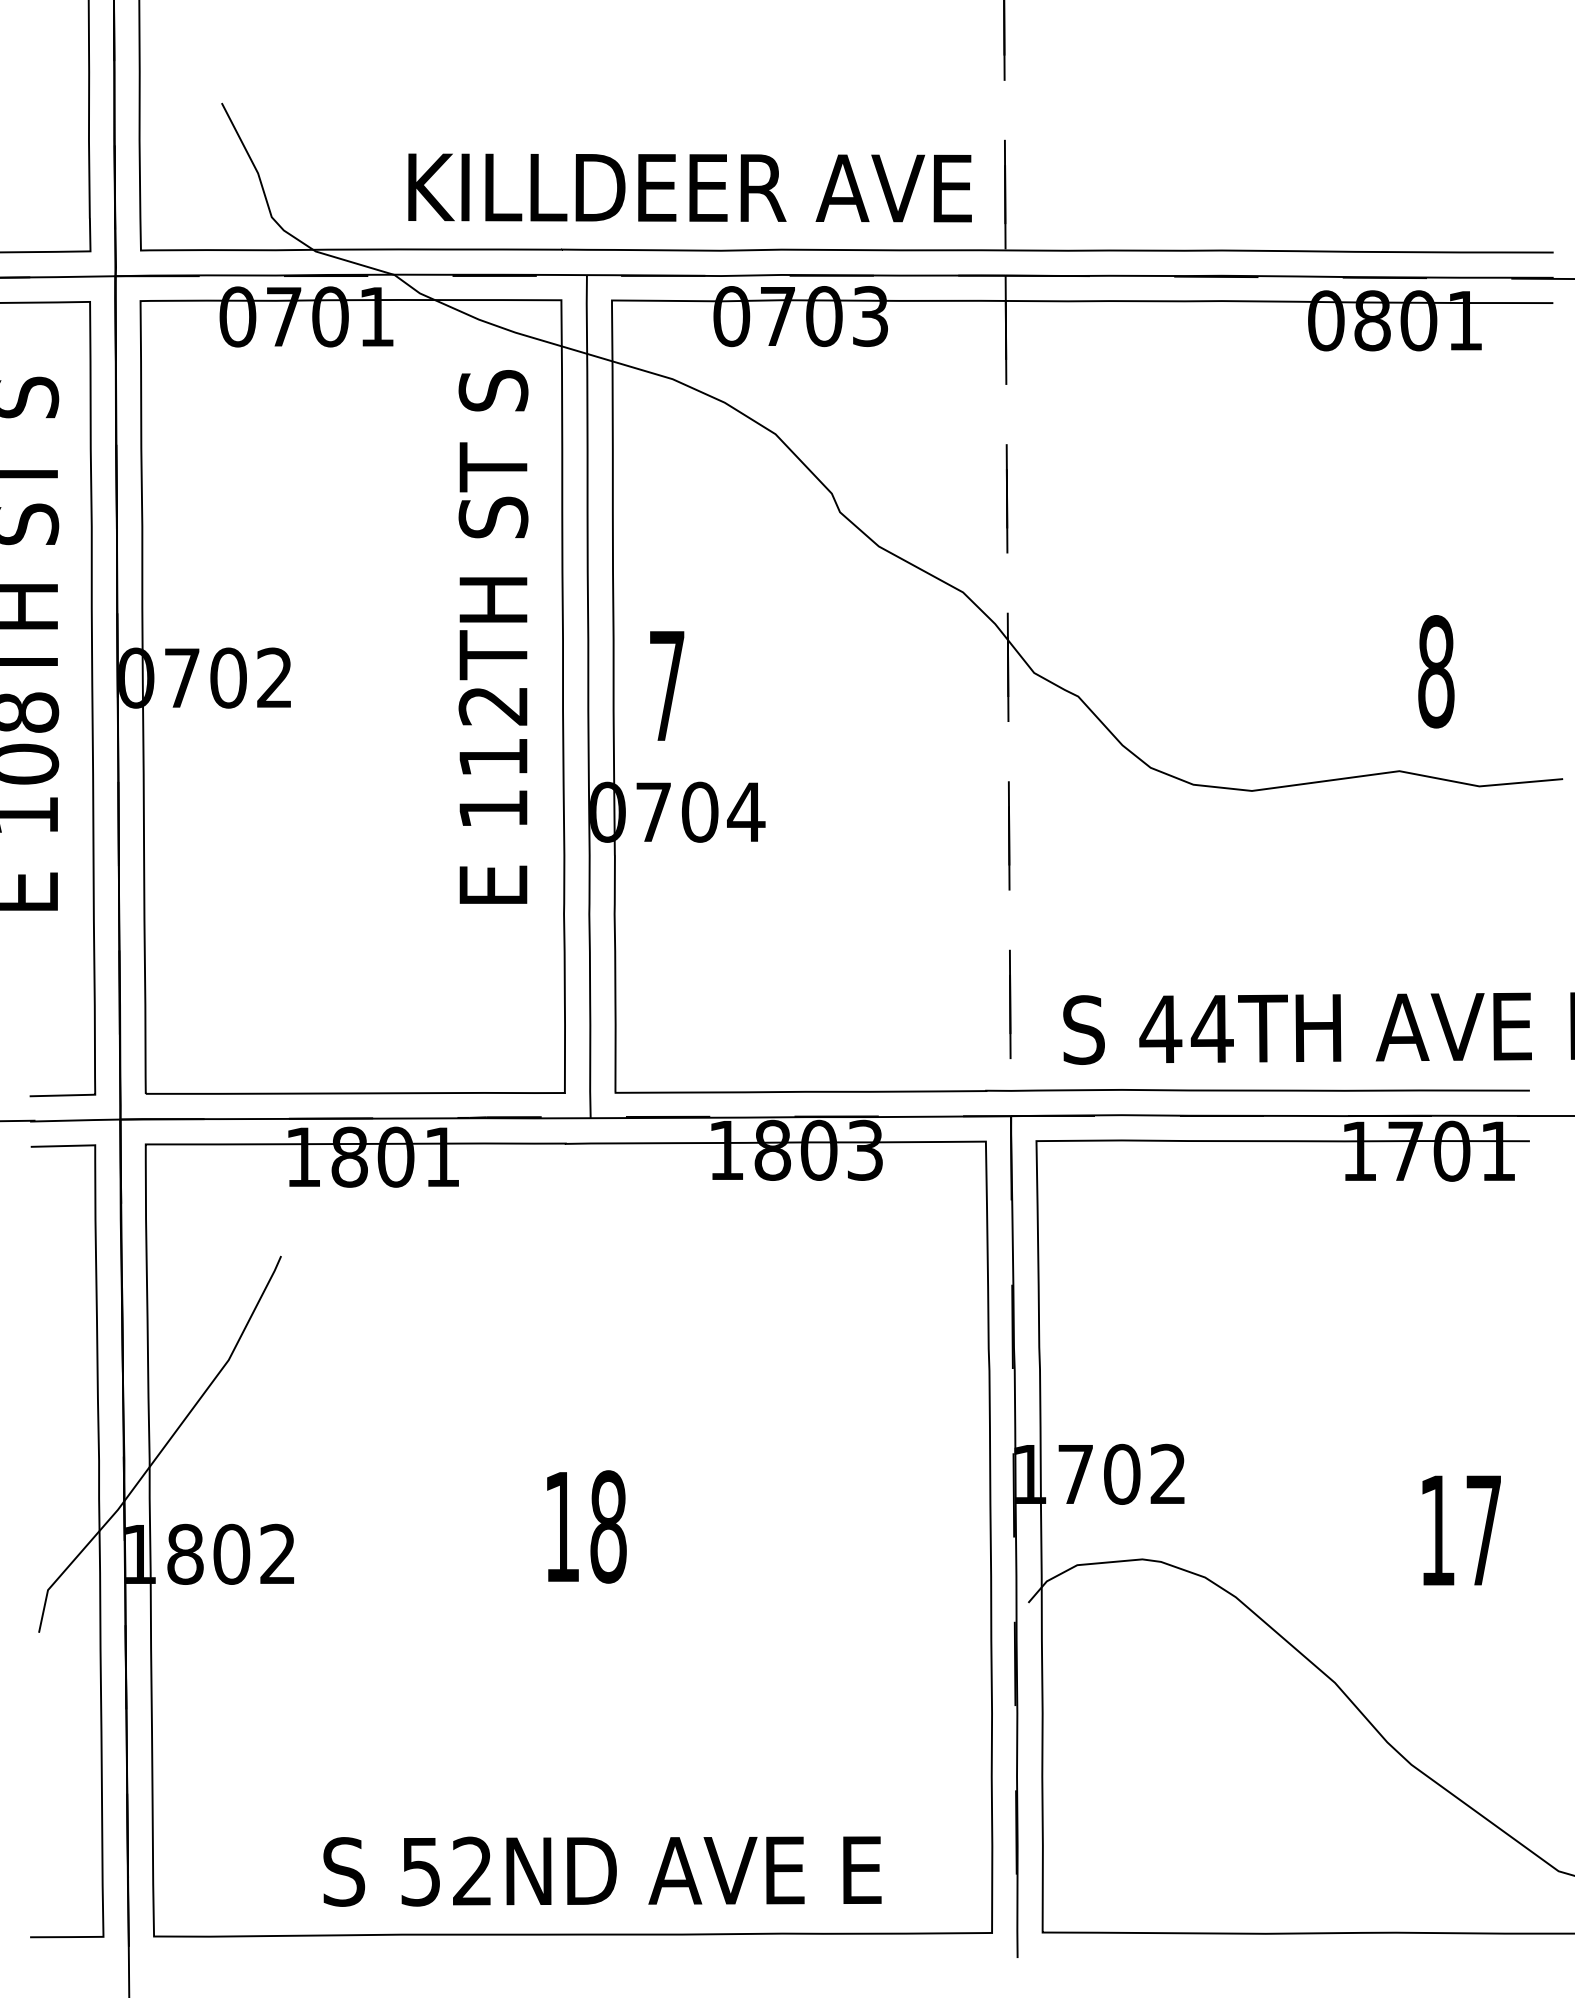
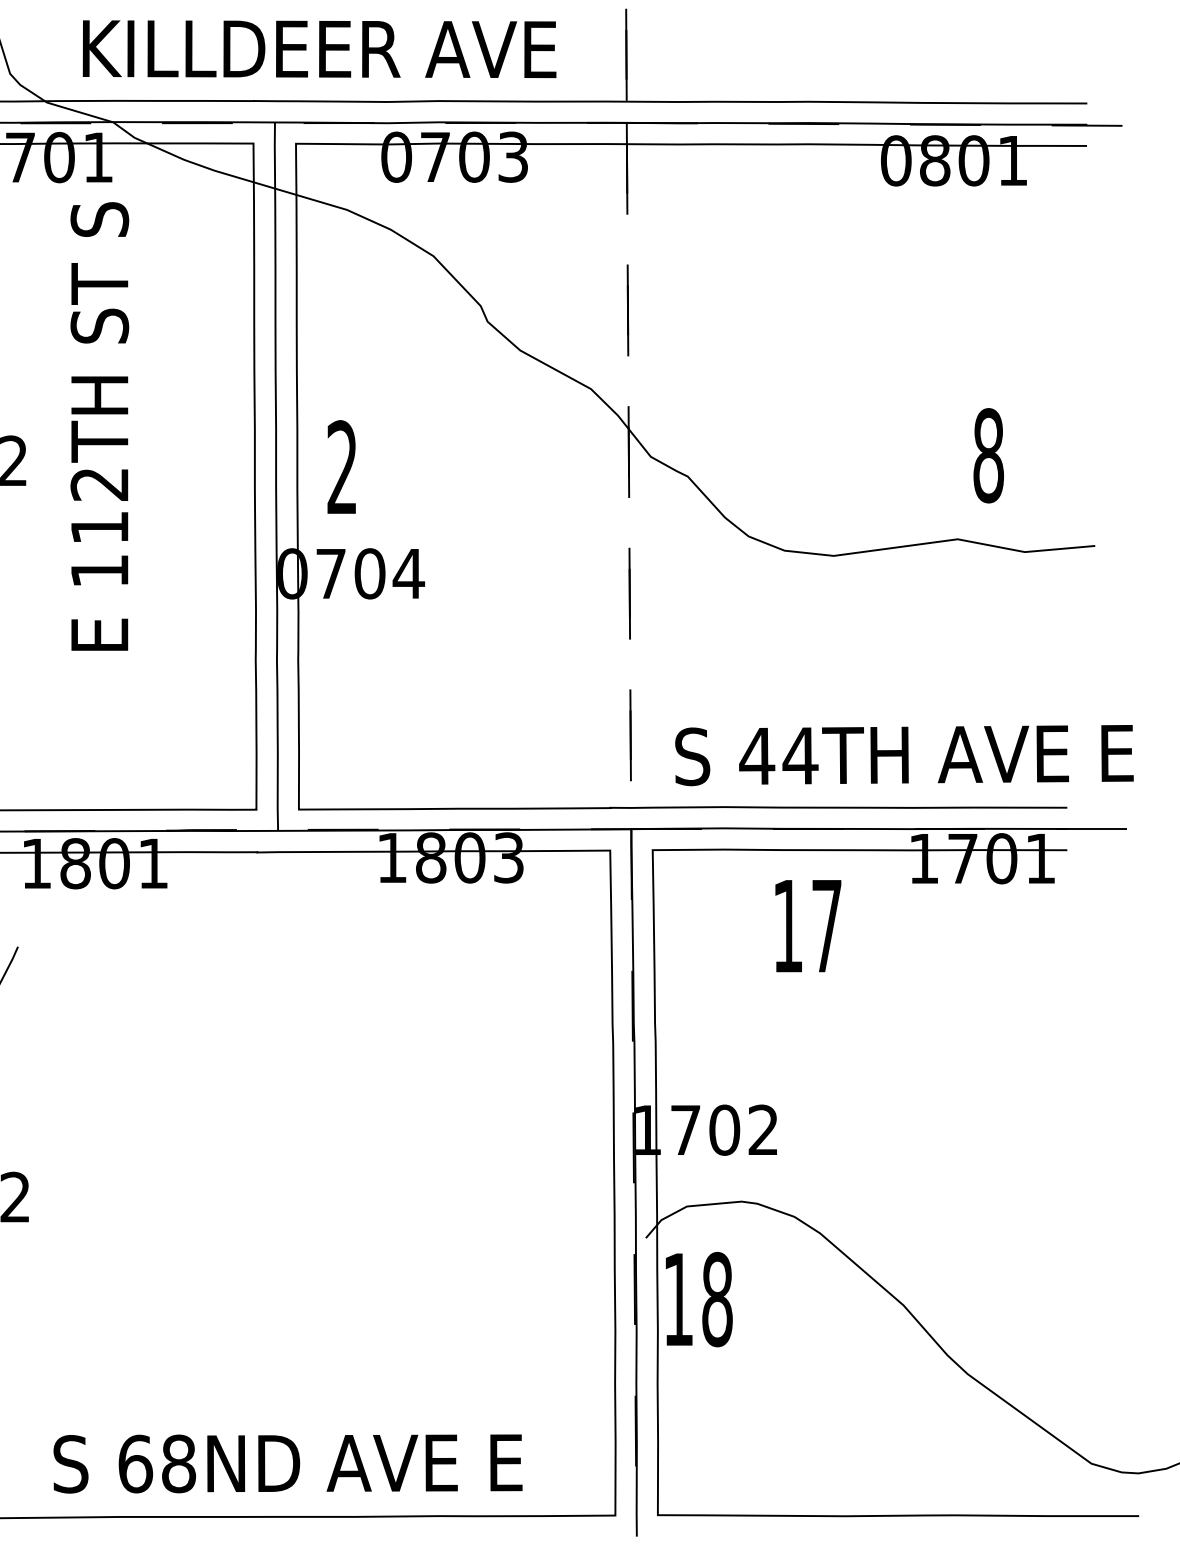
text: (689, 187) -> (319, 48), moved
text: (493, 636) -> (99, 426), moved
text: (666, 684) -> (341, 466), 7 -> 2
text: (586, 1526) -> (698, 1299), moved
text: (1461, 1530) -> (808, 926), moved
text: (447, 1871) -> (157, 1463), 52ND -> 68ND

